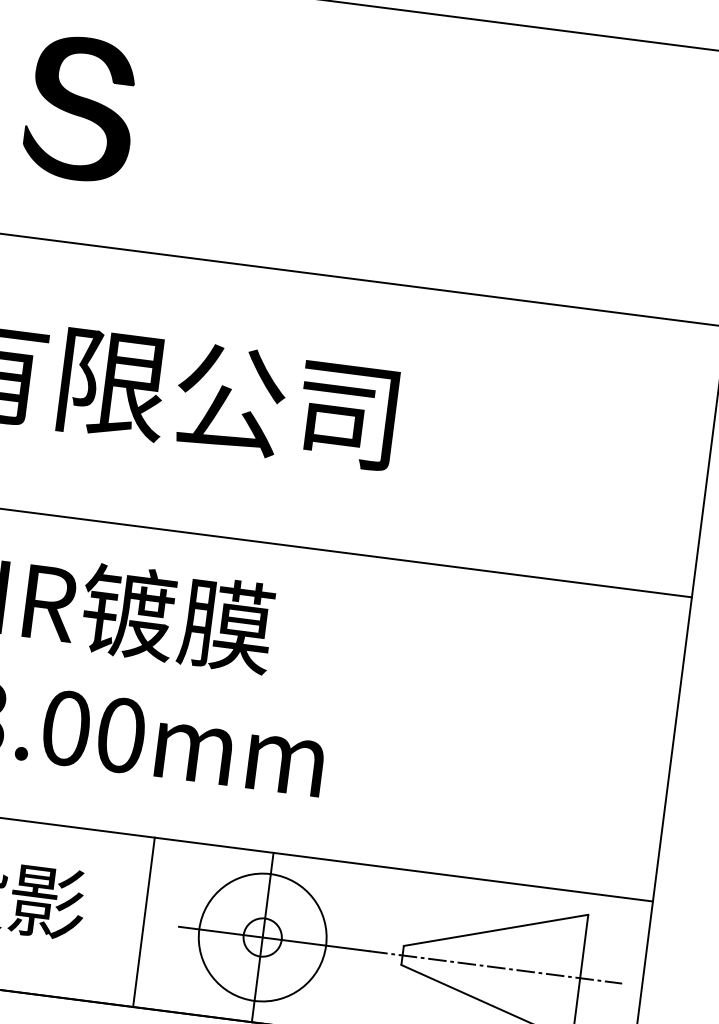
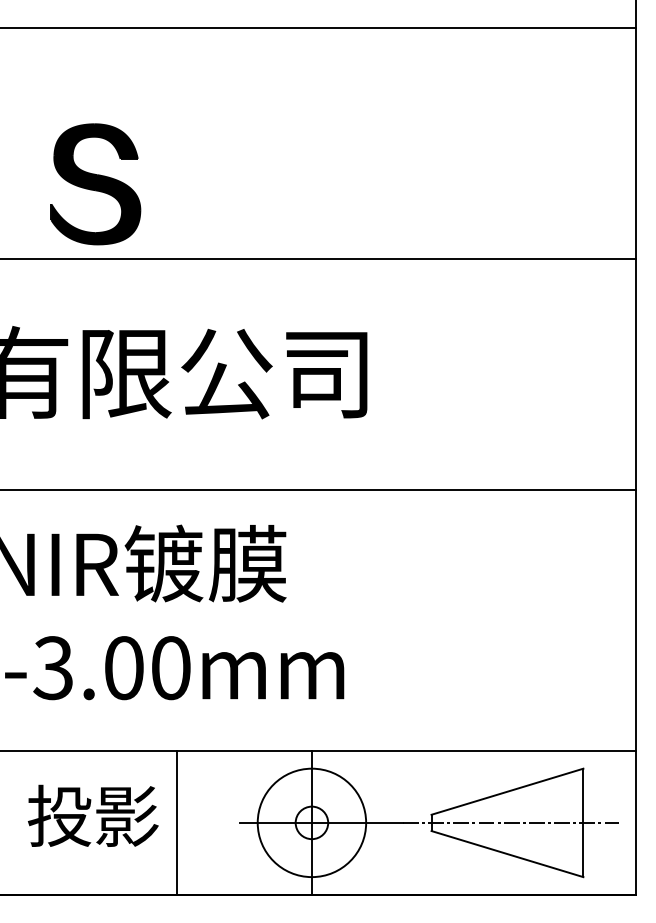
part: (80, 109) -> (95, 184), moved
line: (144, 921) -> (177, 822), moved

